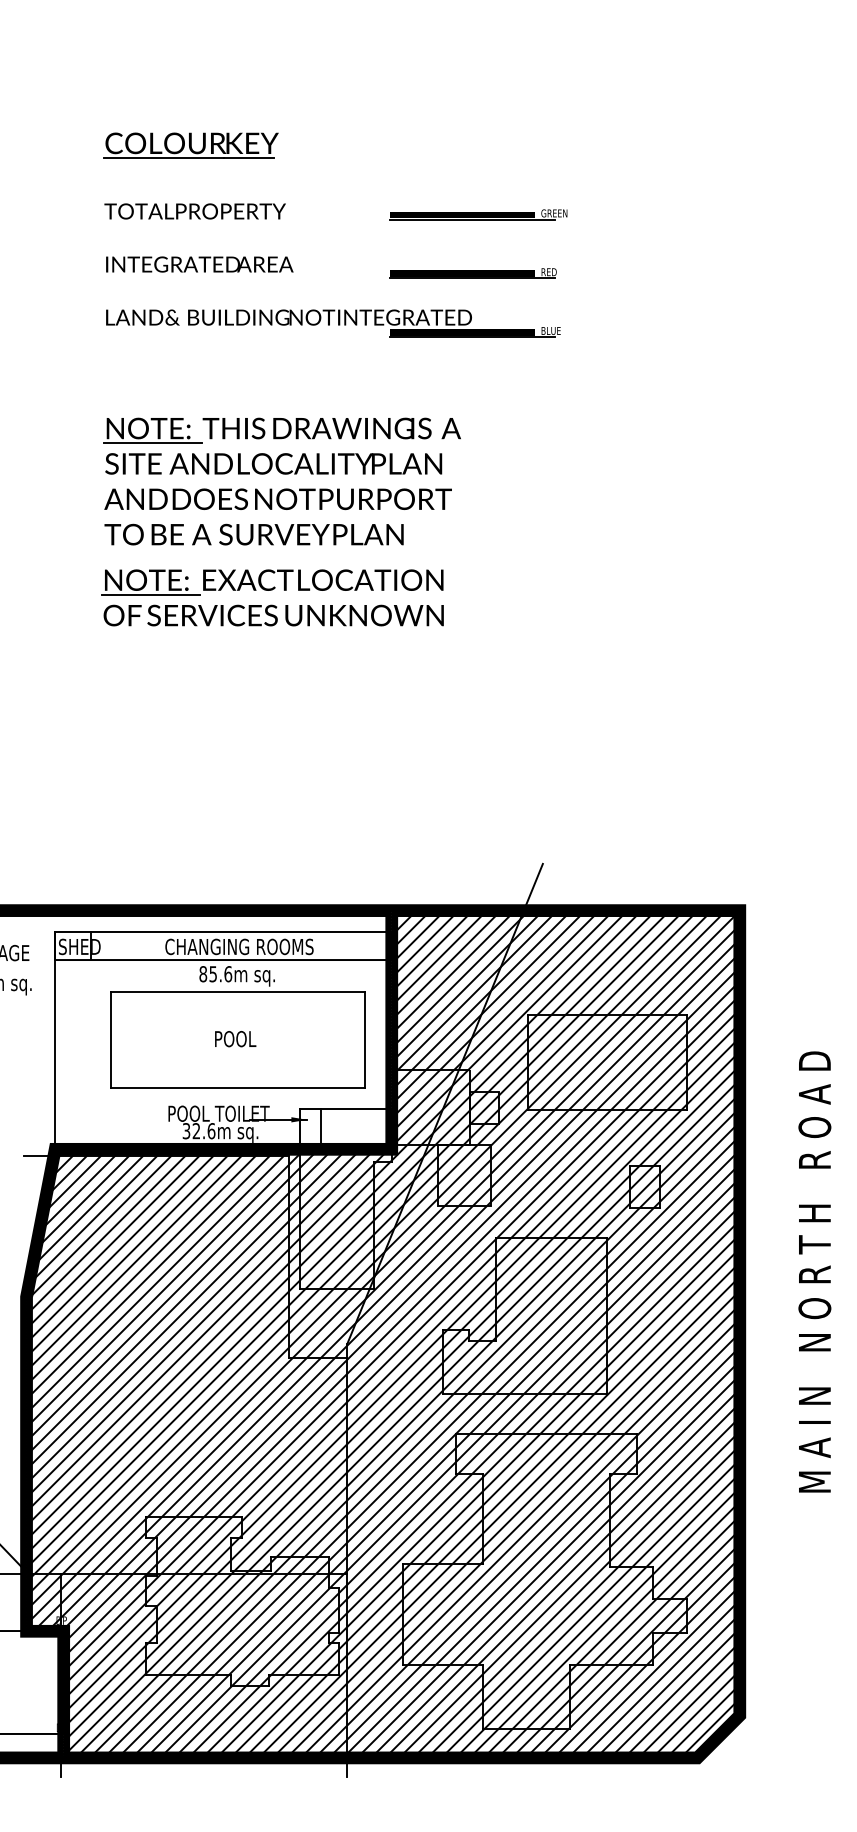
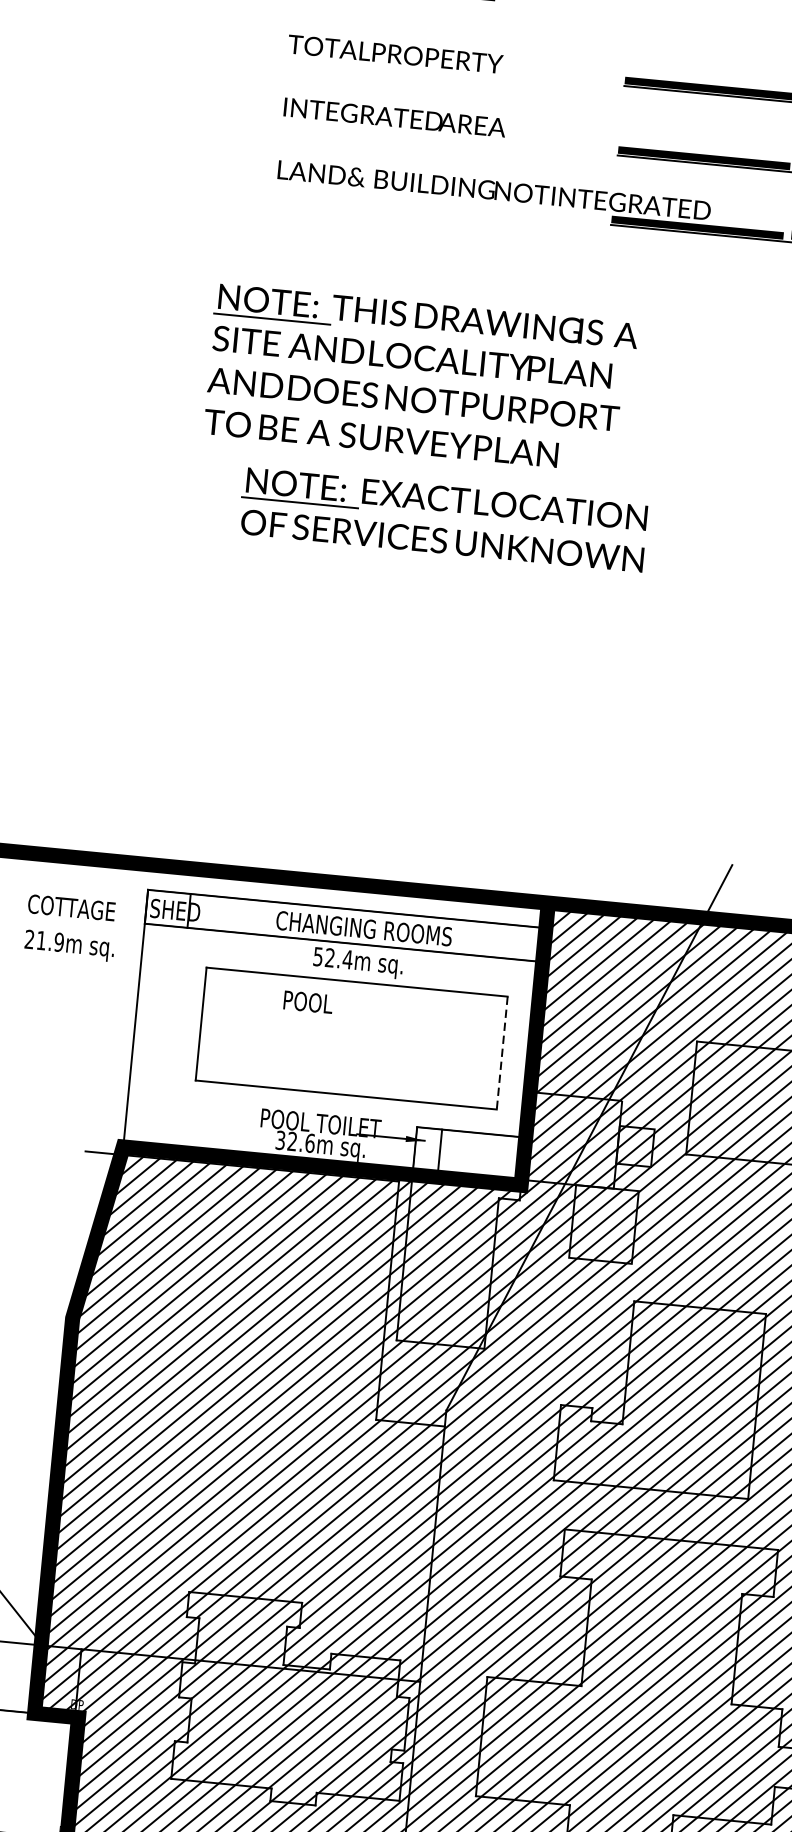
part: (282, 474) -> (421, 370), moved
text: (215, 974) -> (332, 958), 85.6m -> 52.4m
text: (235, 1039) -> (308, 1002), moved
line: (365, 1040) -> (502, 1053), solid -> dashed

